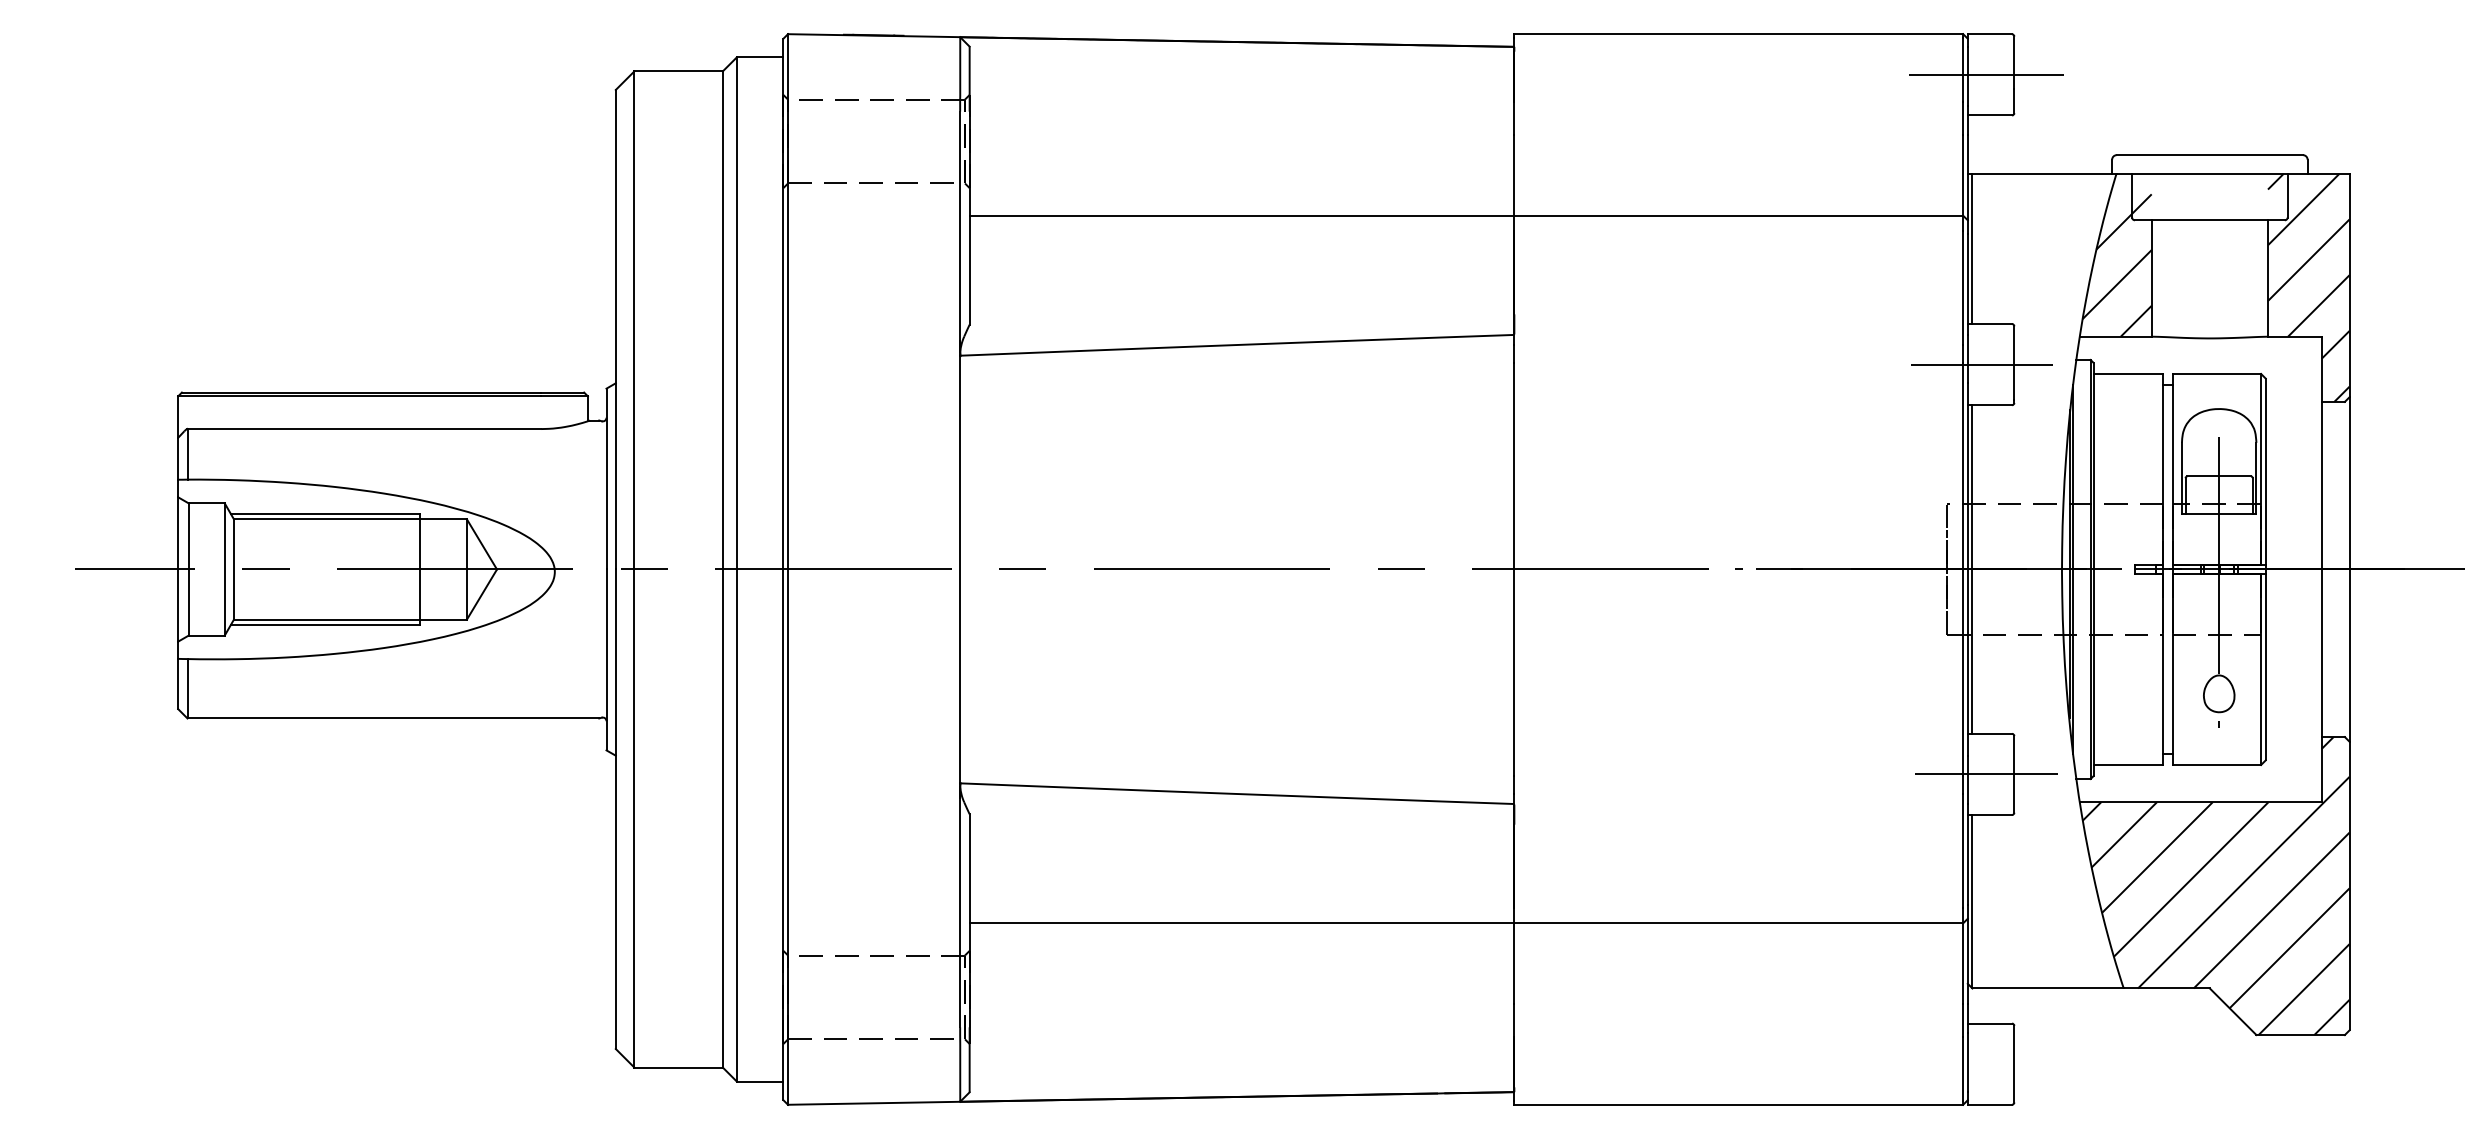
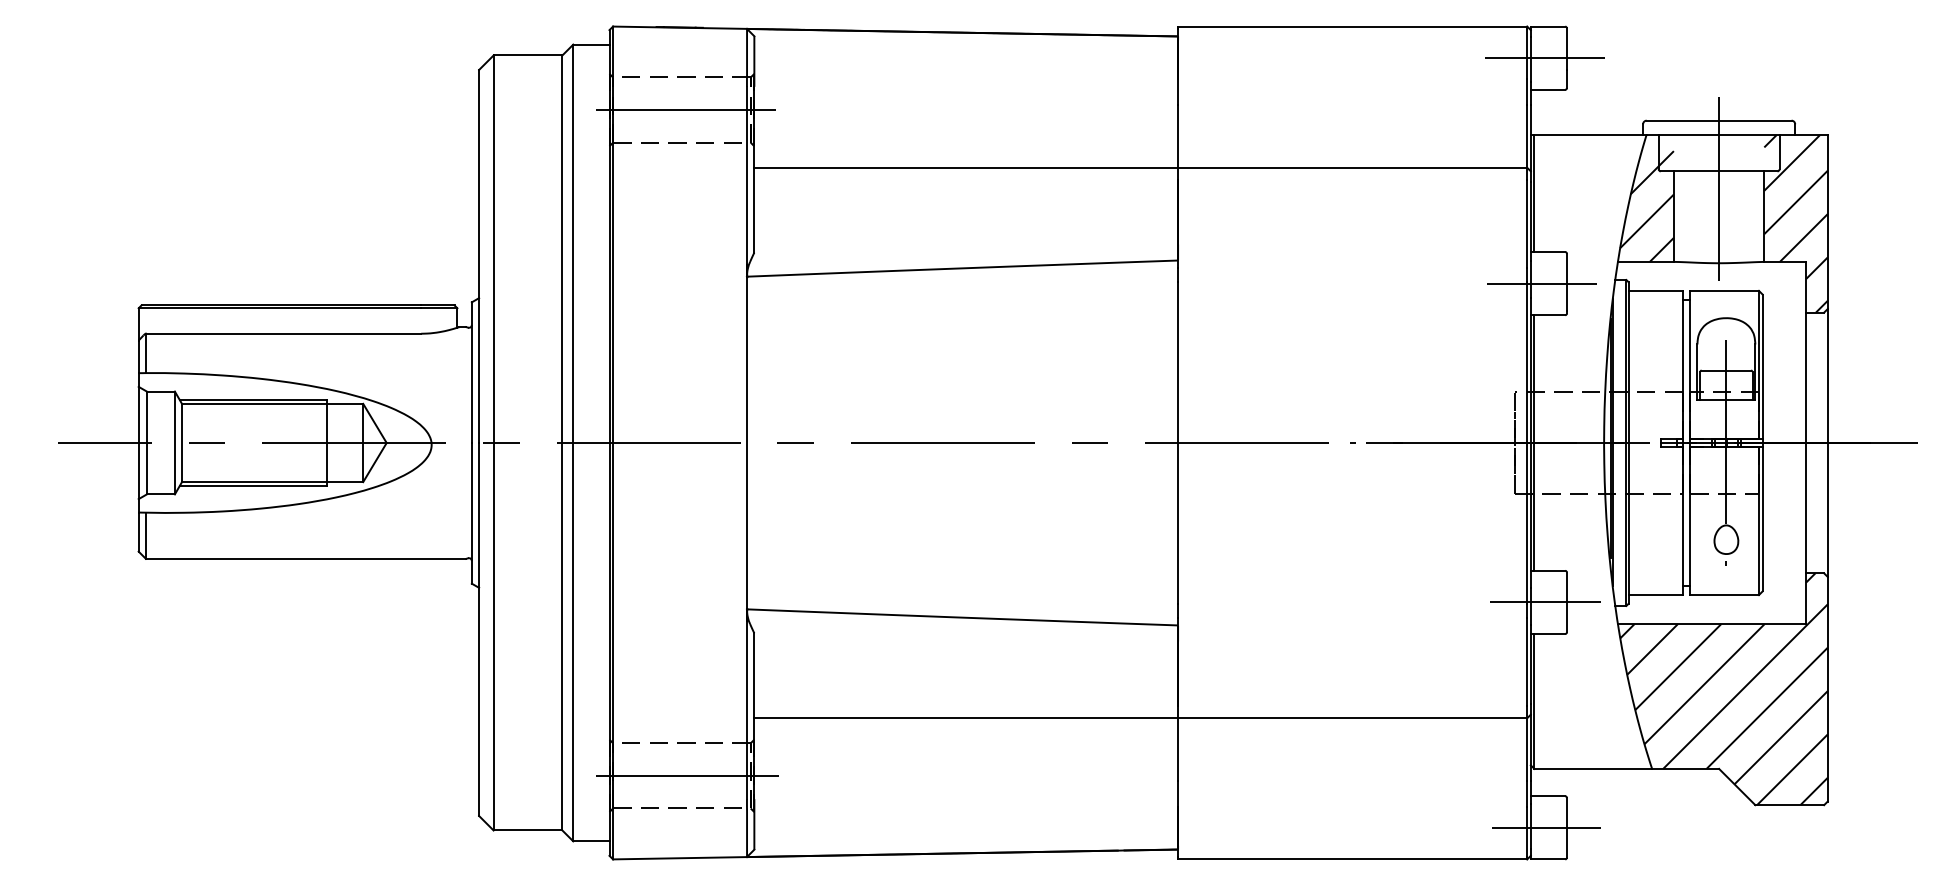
line: (881, 141) -> (685, 110), added
line: (2209, 242) -> (1718, 188), added
line: (883, 997) -> (687, 775), added
line: (1987, 1064) -> (1546, 828), added

